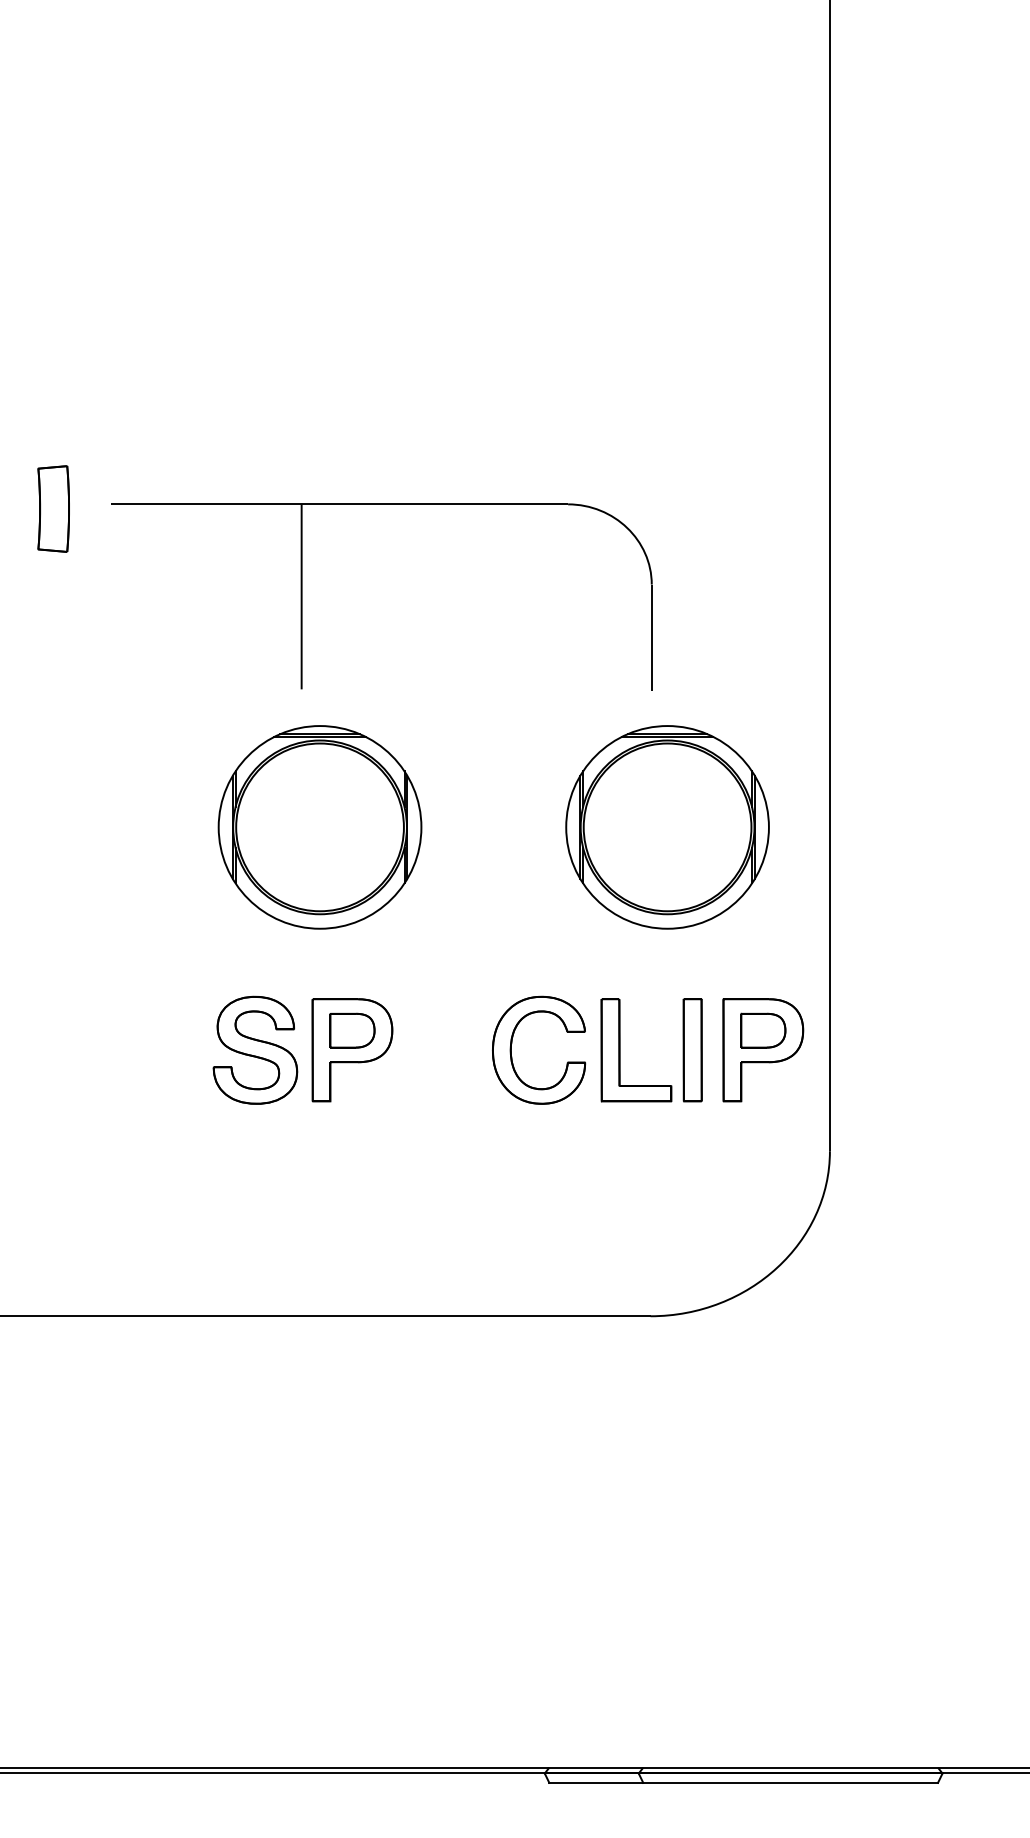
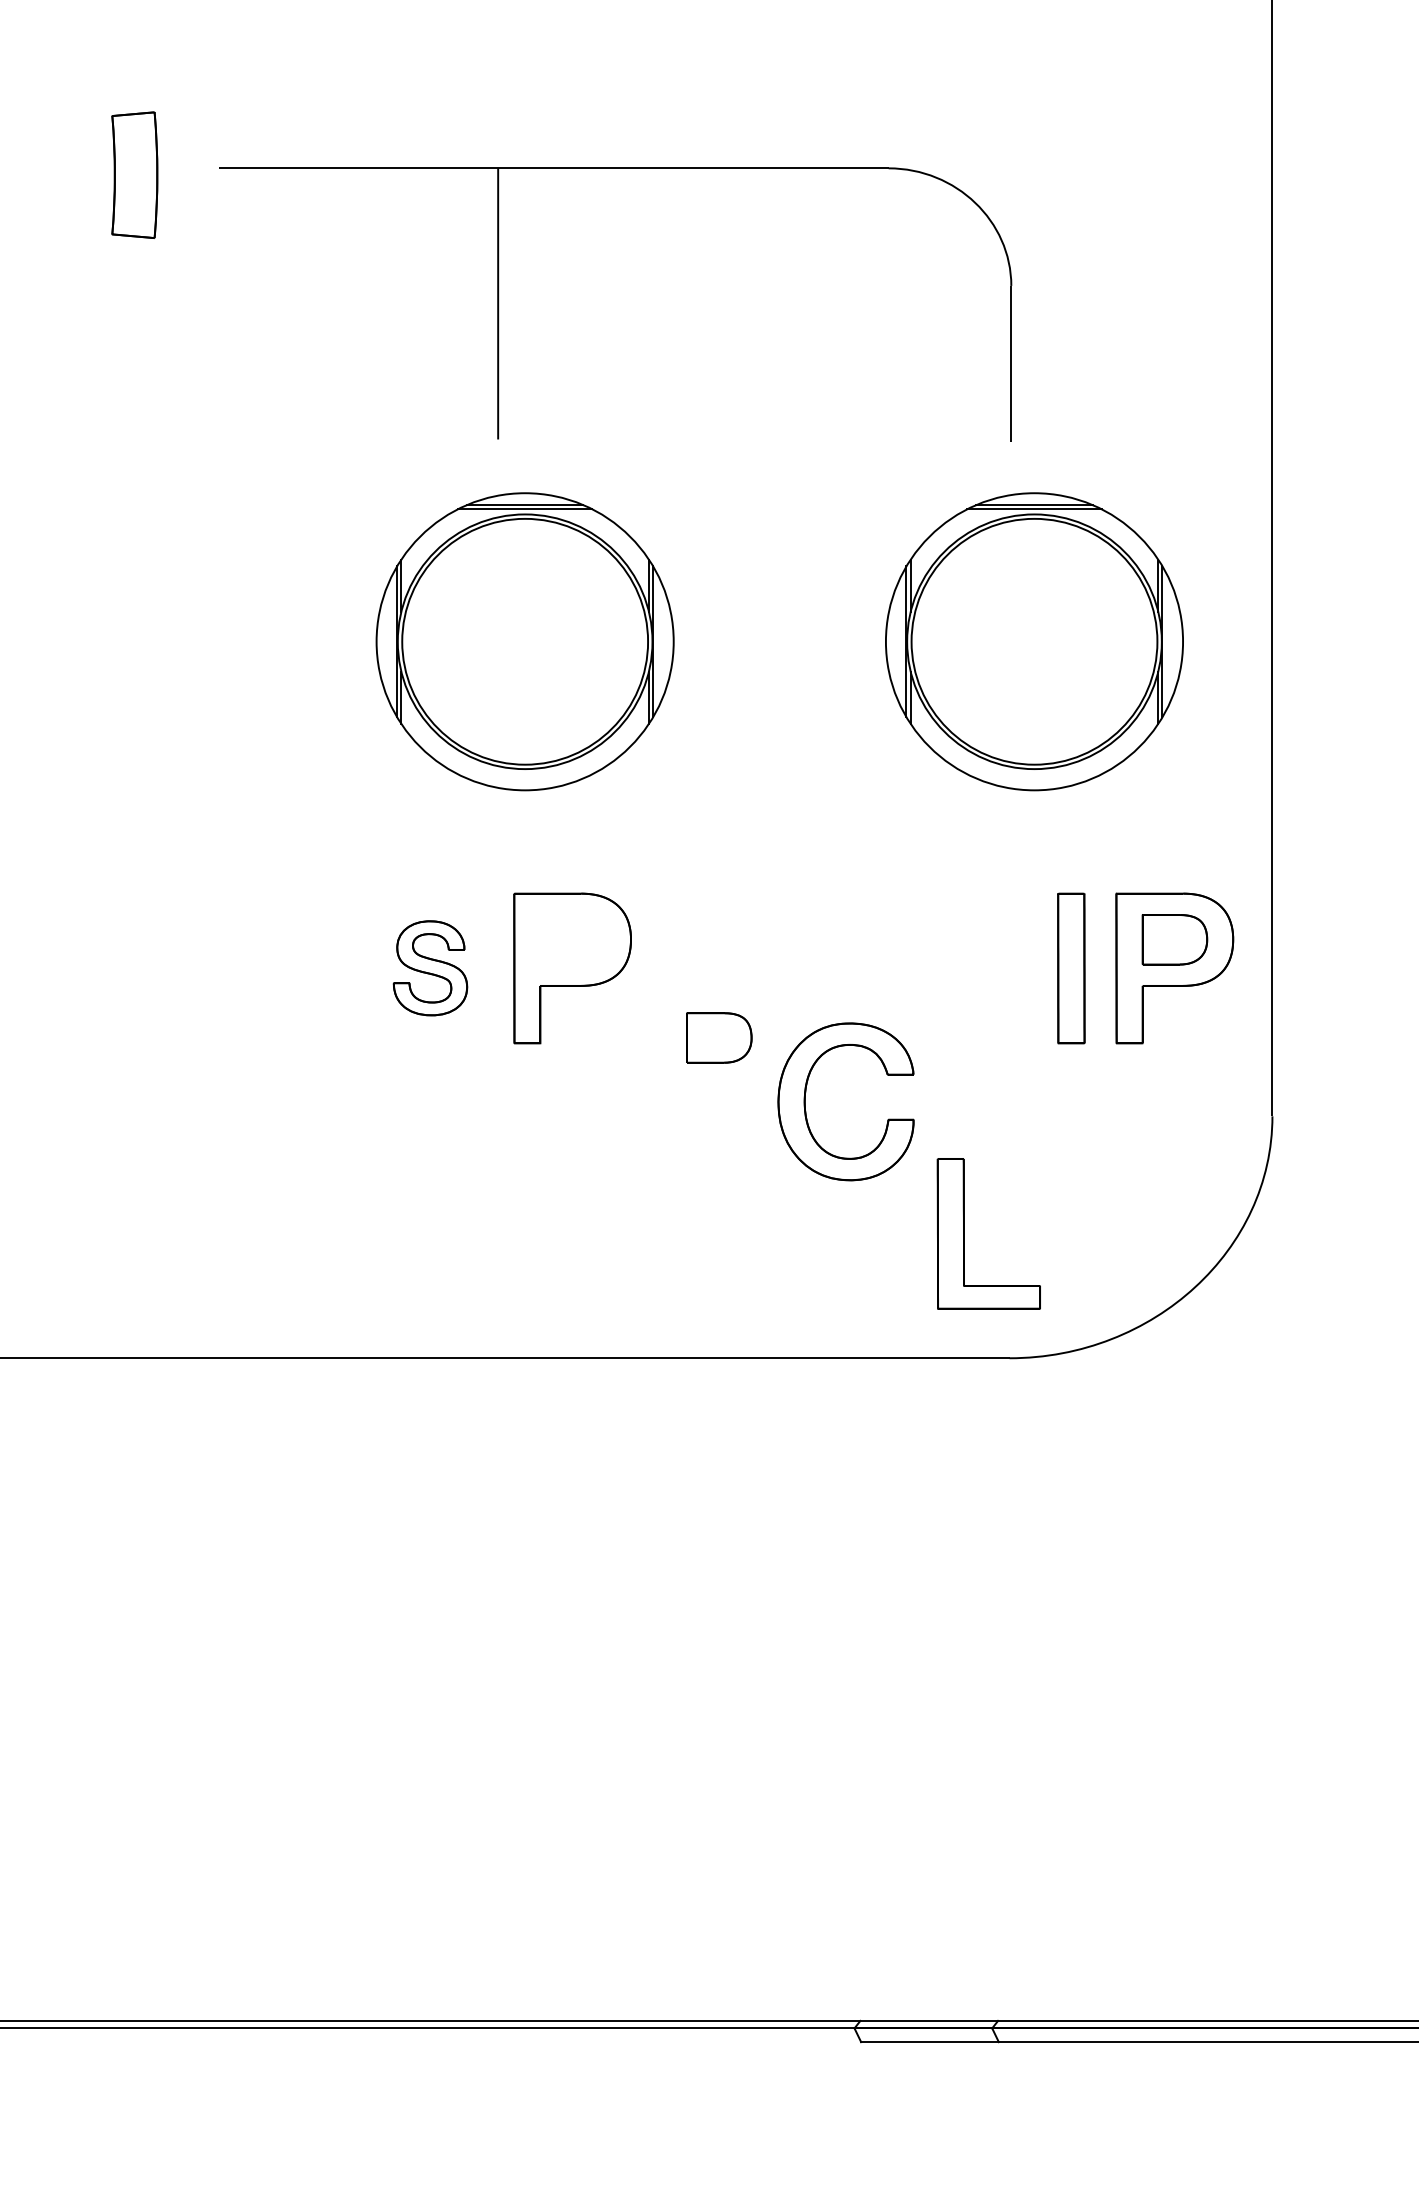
part: (352, 1030) -> (719, 1037), moved
part: (512, 1043) -> (807, 1091), moved
part: (255, 1049) -> (430, 967), size x0.6
part: (620, 1050) -> (965, 1234), moved

